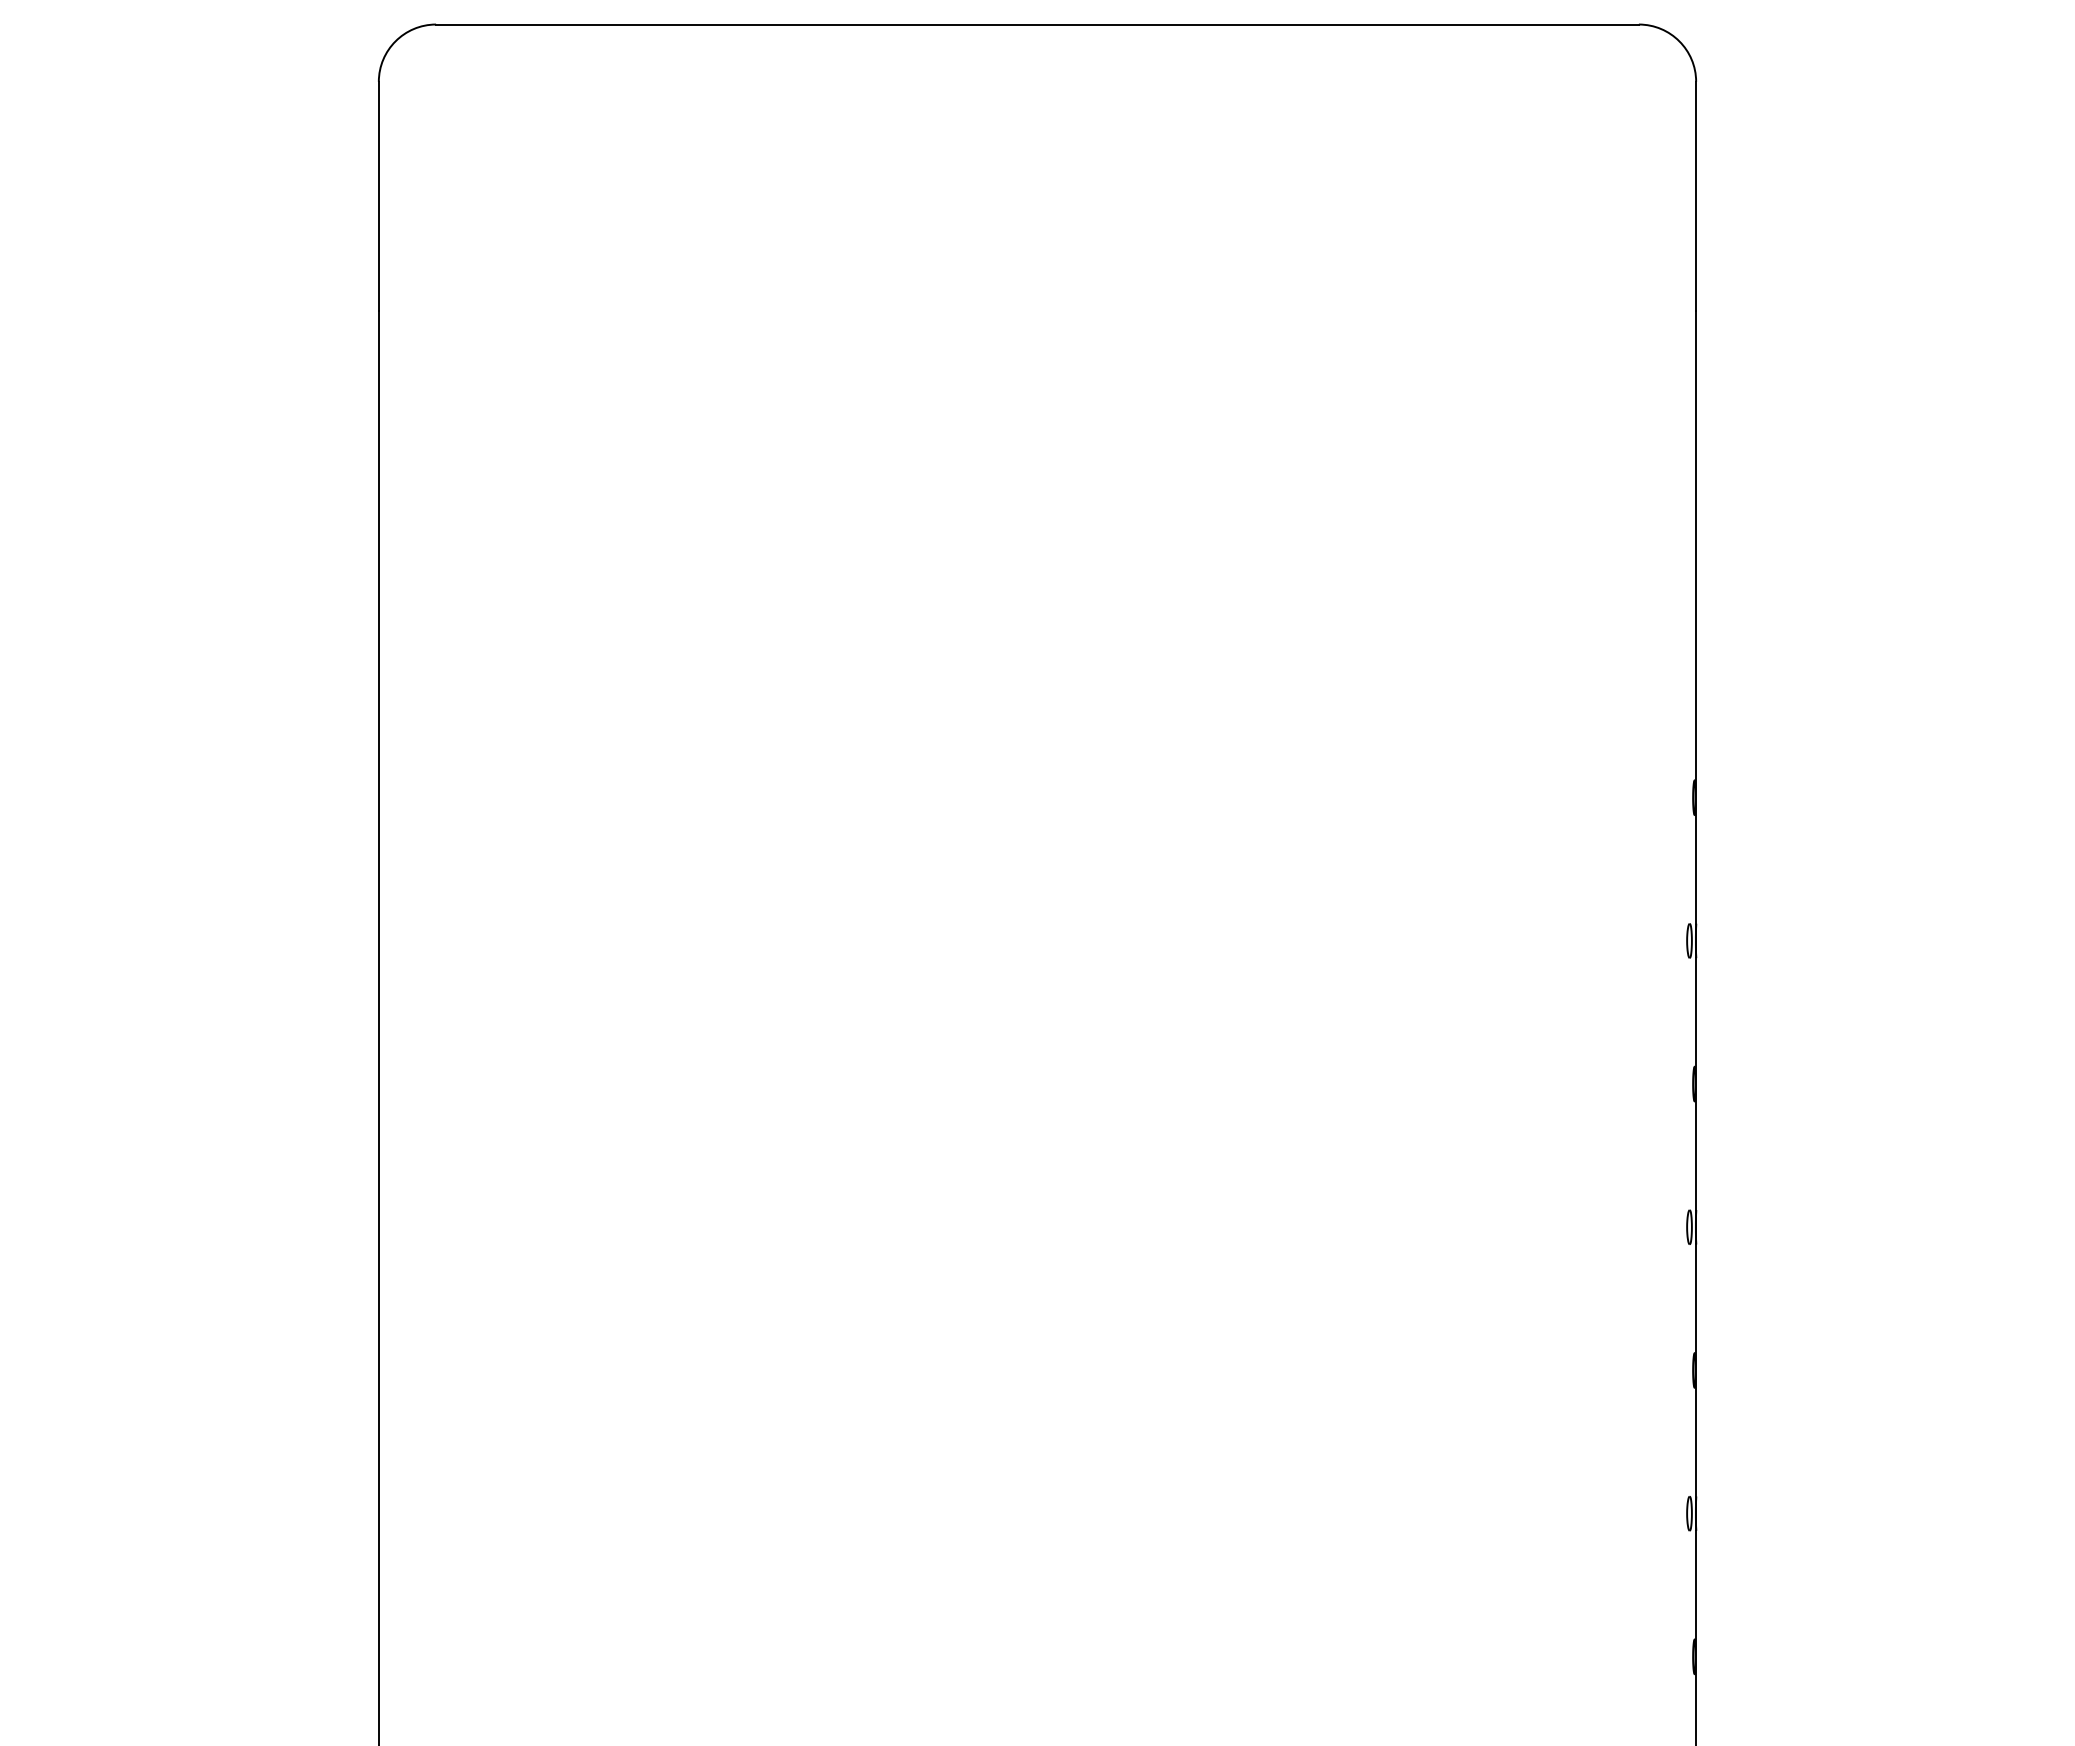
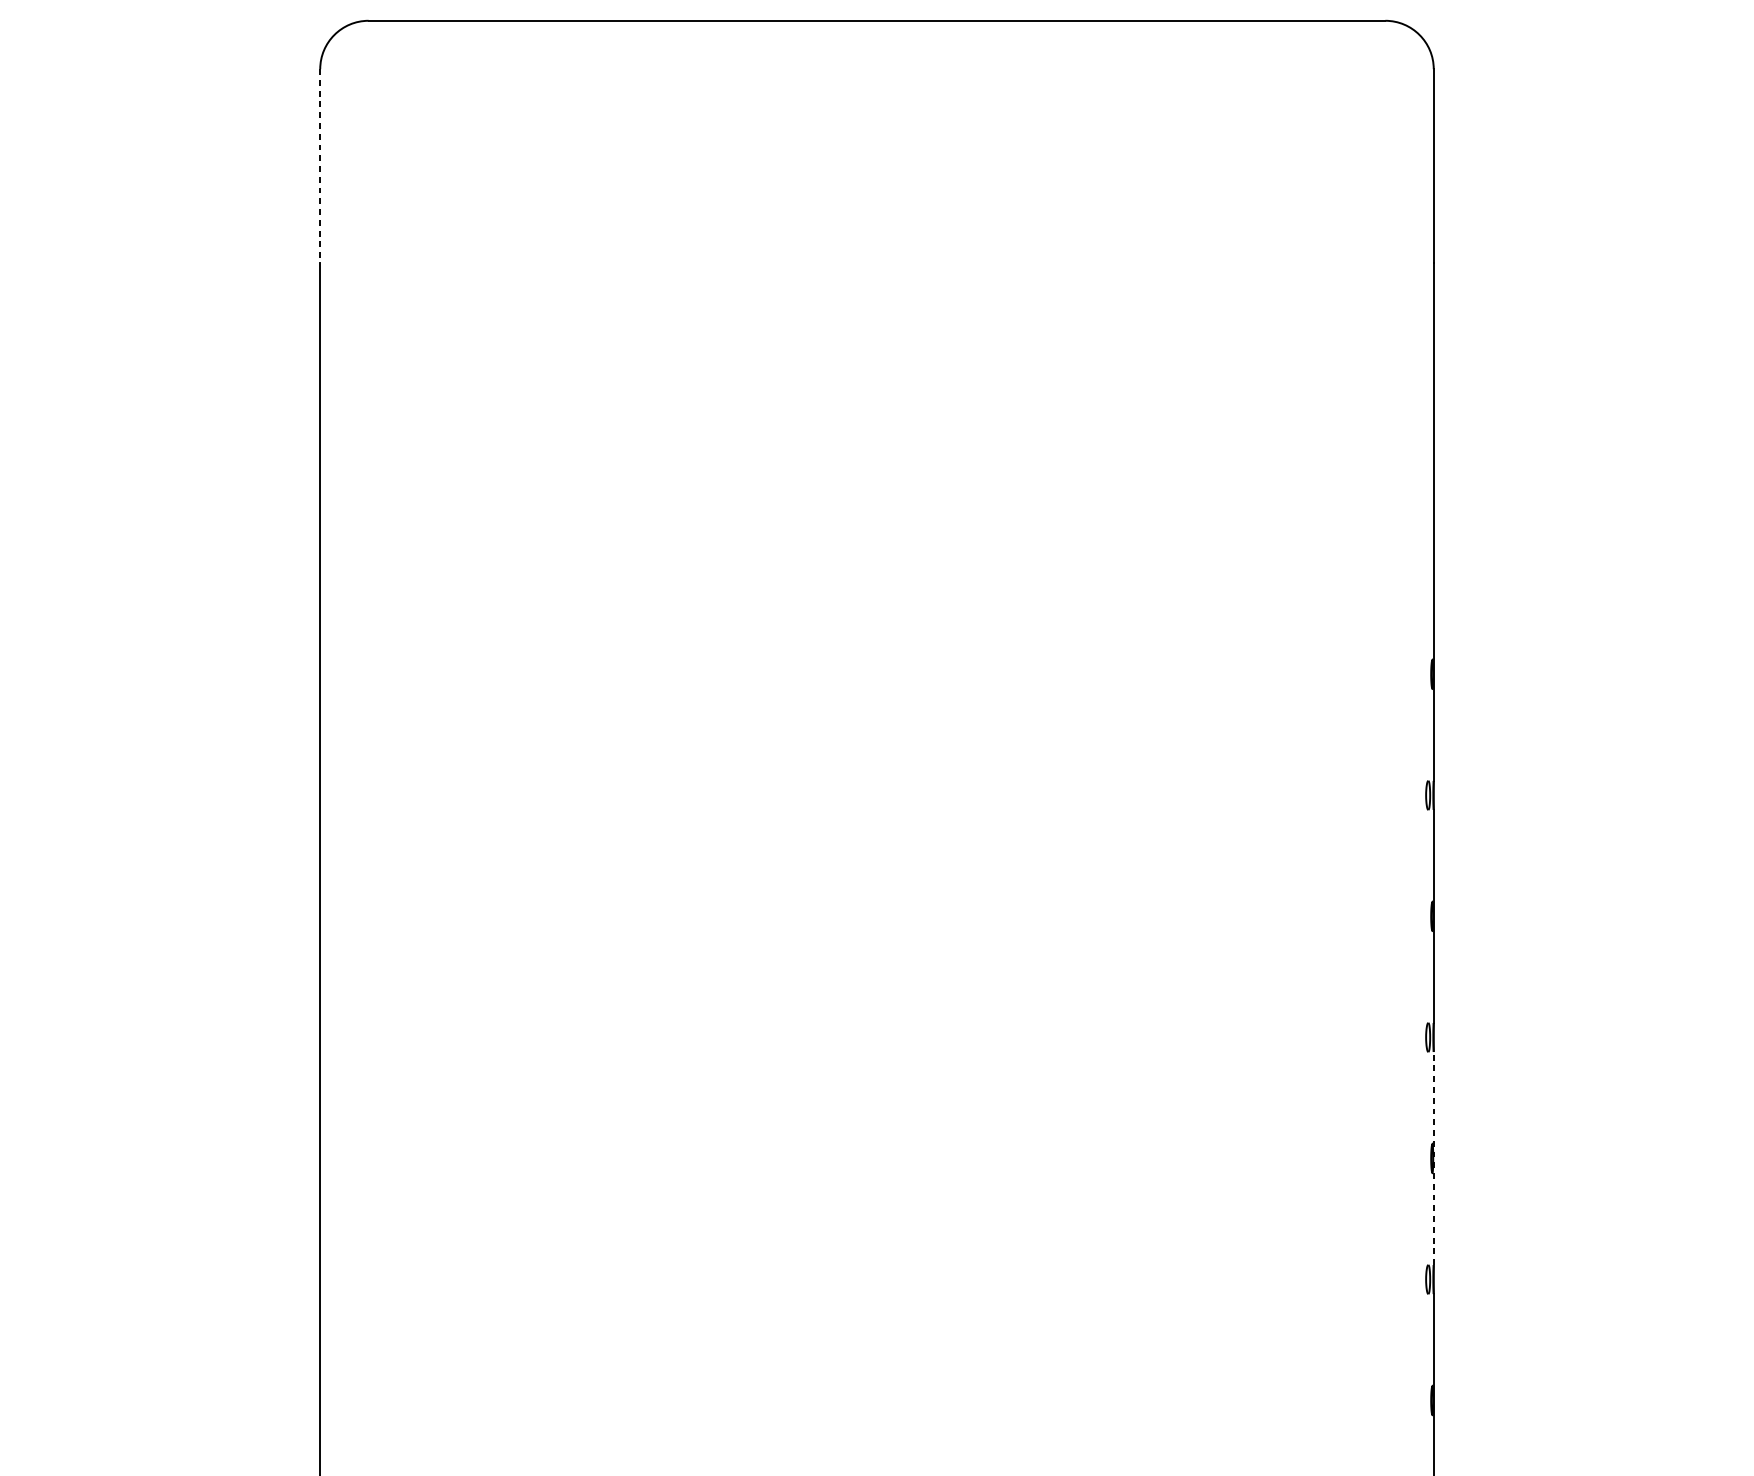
line: (378, 196) -> (319, 166), solid -> dashed
line: (1696, 1369) -> (1434, 1157), solid -> dashed

